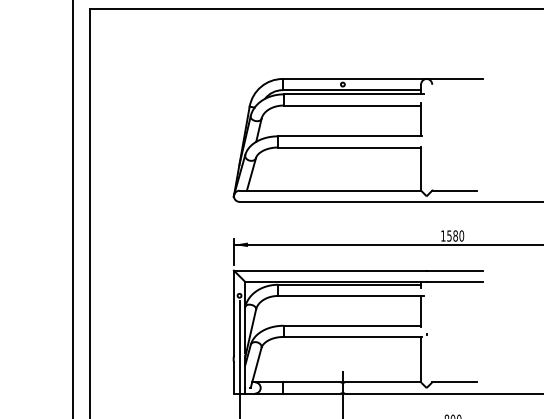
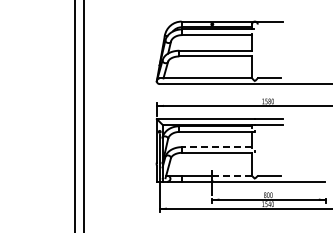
line: (353, 326) -> (217, 147), solid -> dashed
line: (382, 381) -> (232, 175), solid -> dashed

